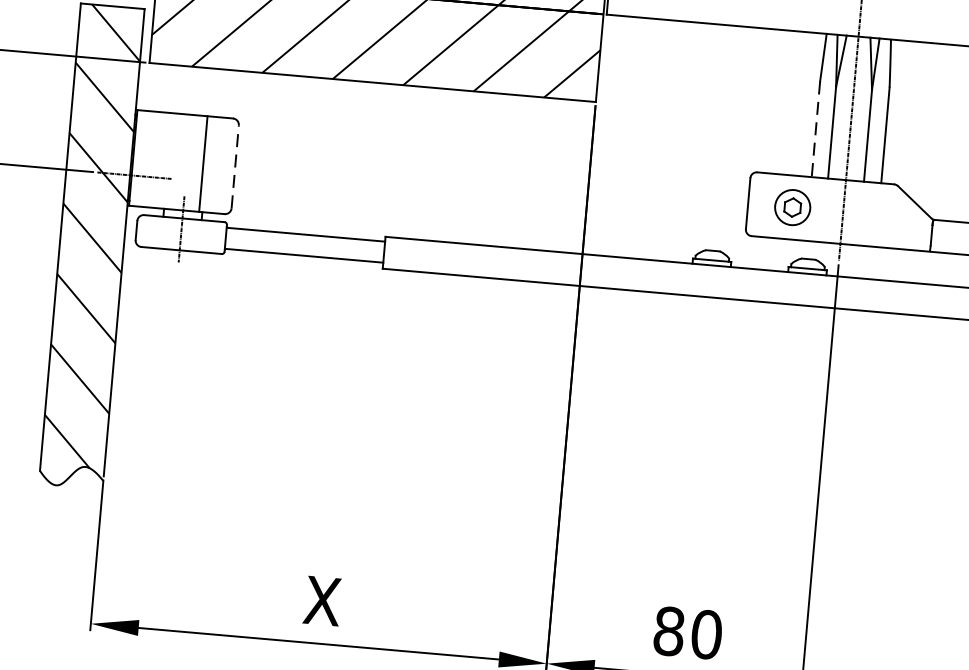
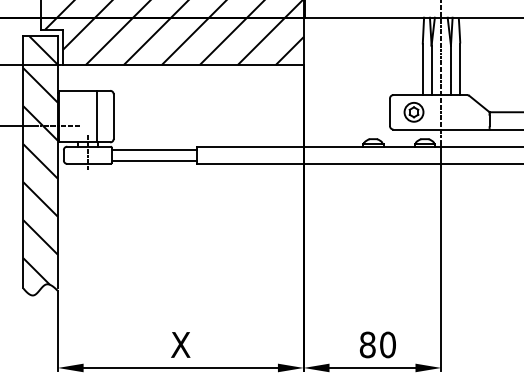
line: (815, 129) -> (422, 69), dashed -> solid
line: (234, 166) -> (113, 116), dashed -> solid

